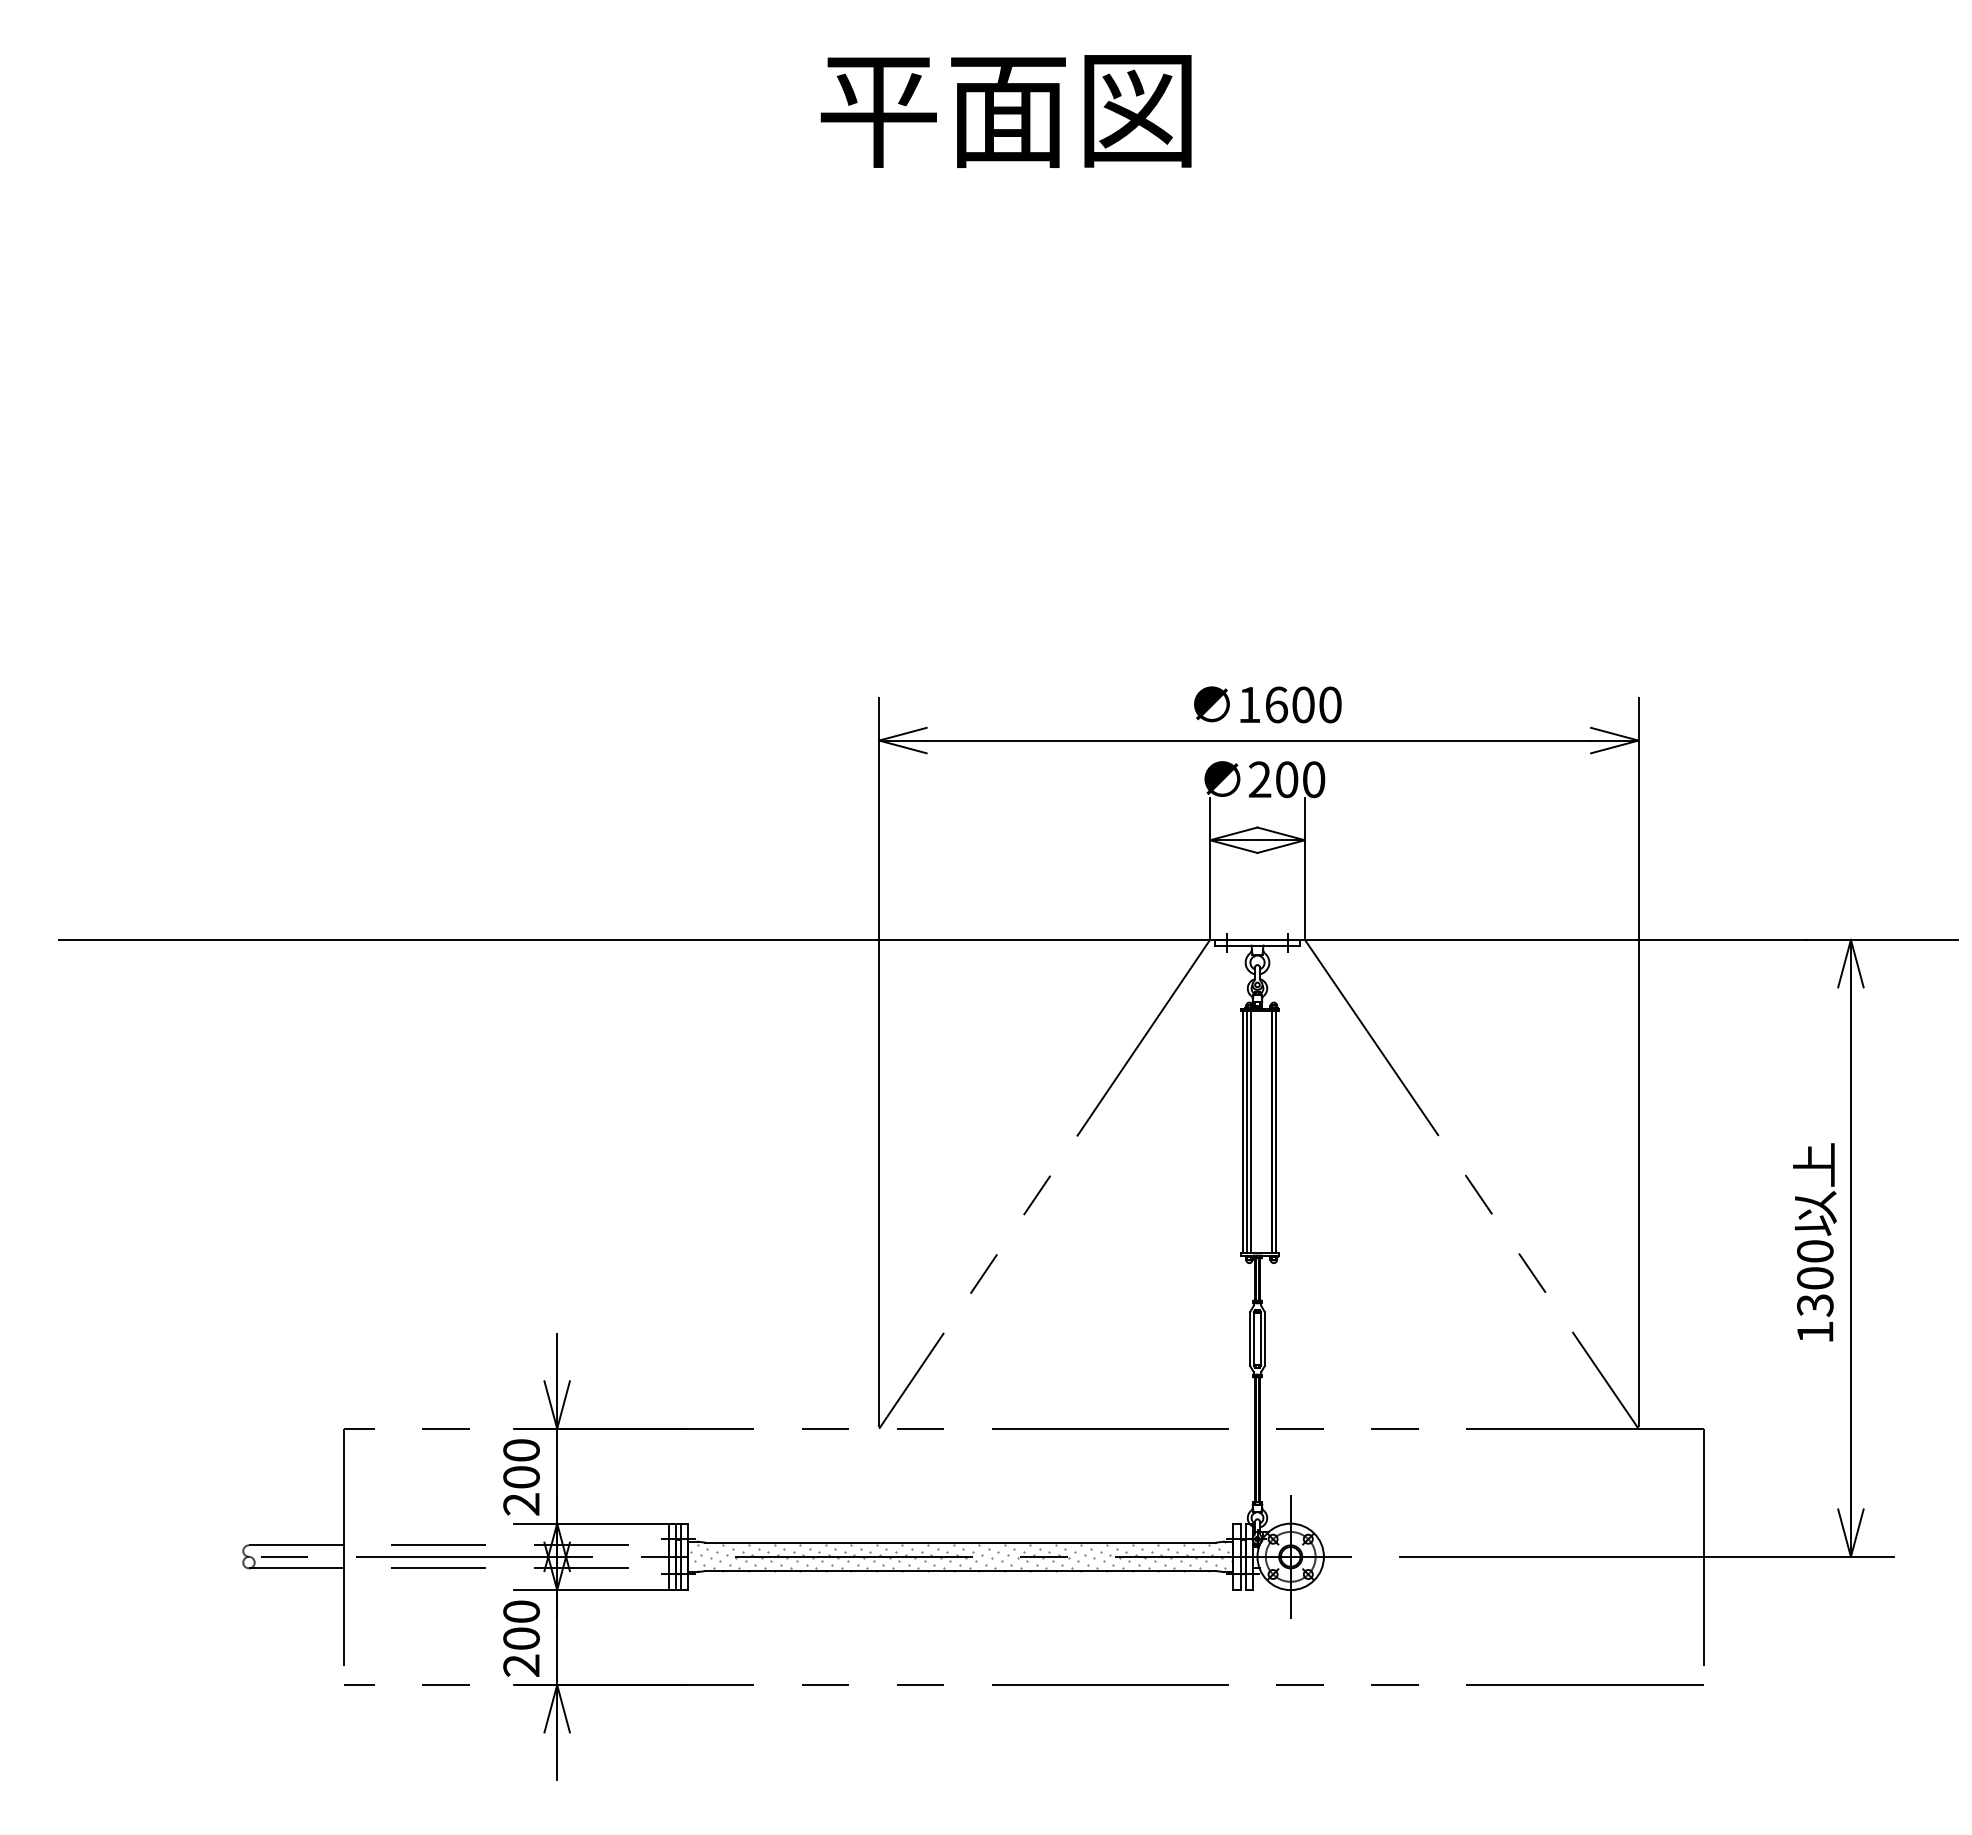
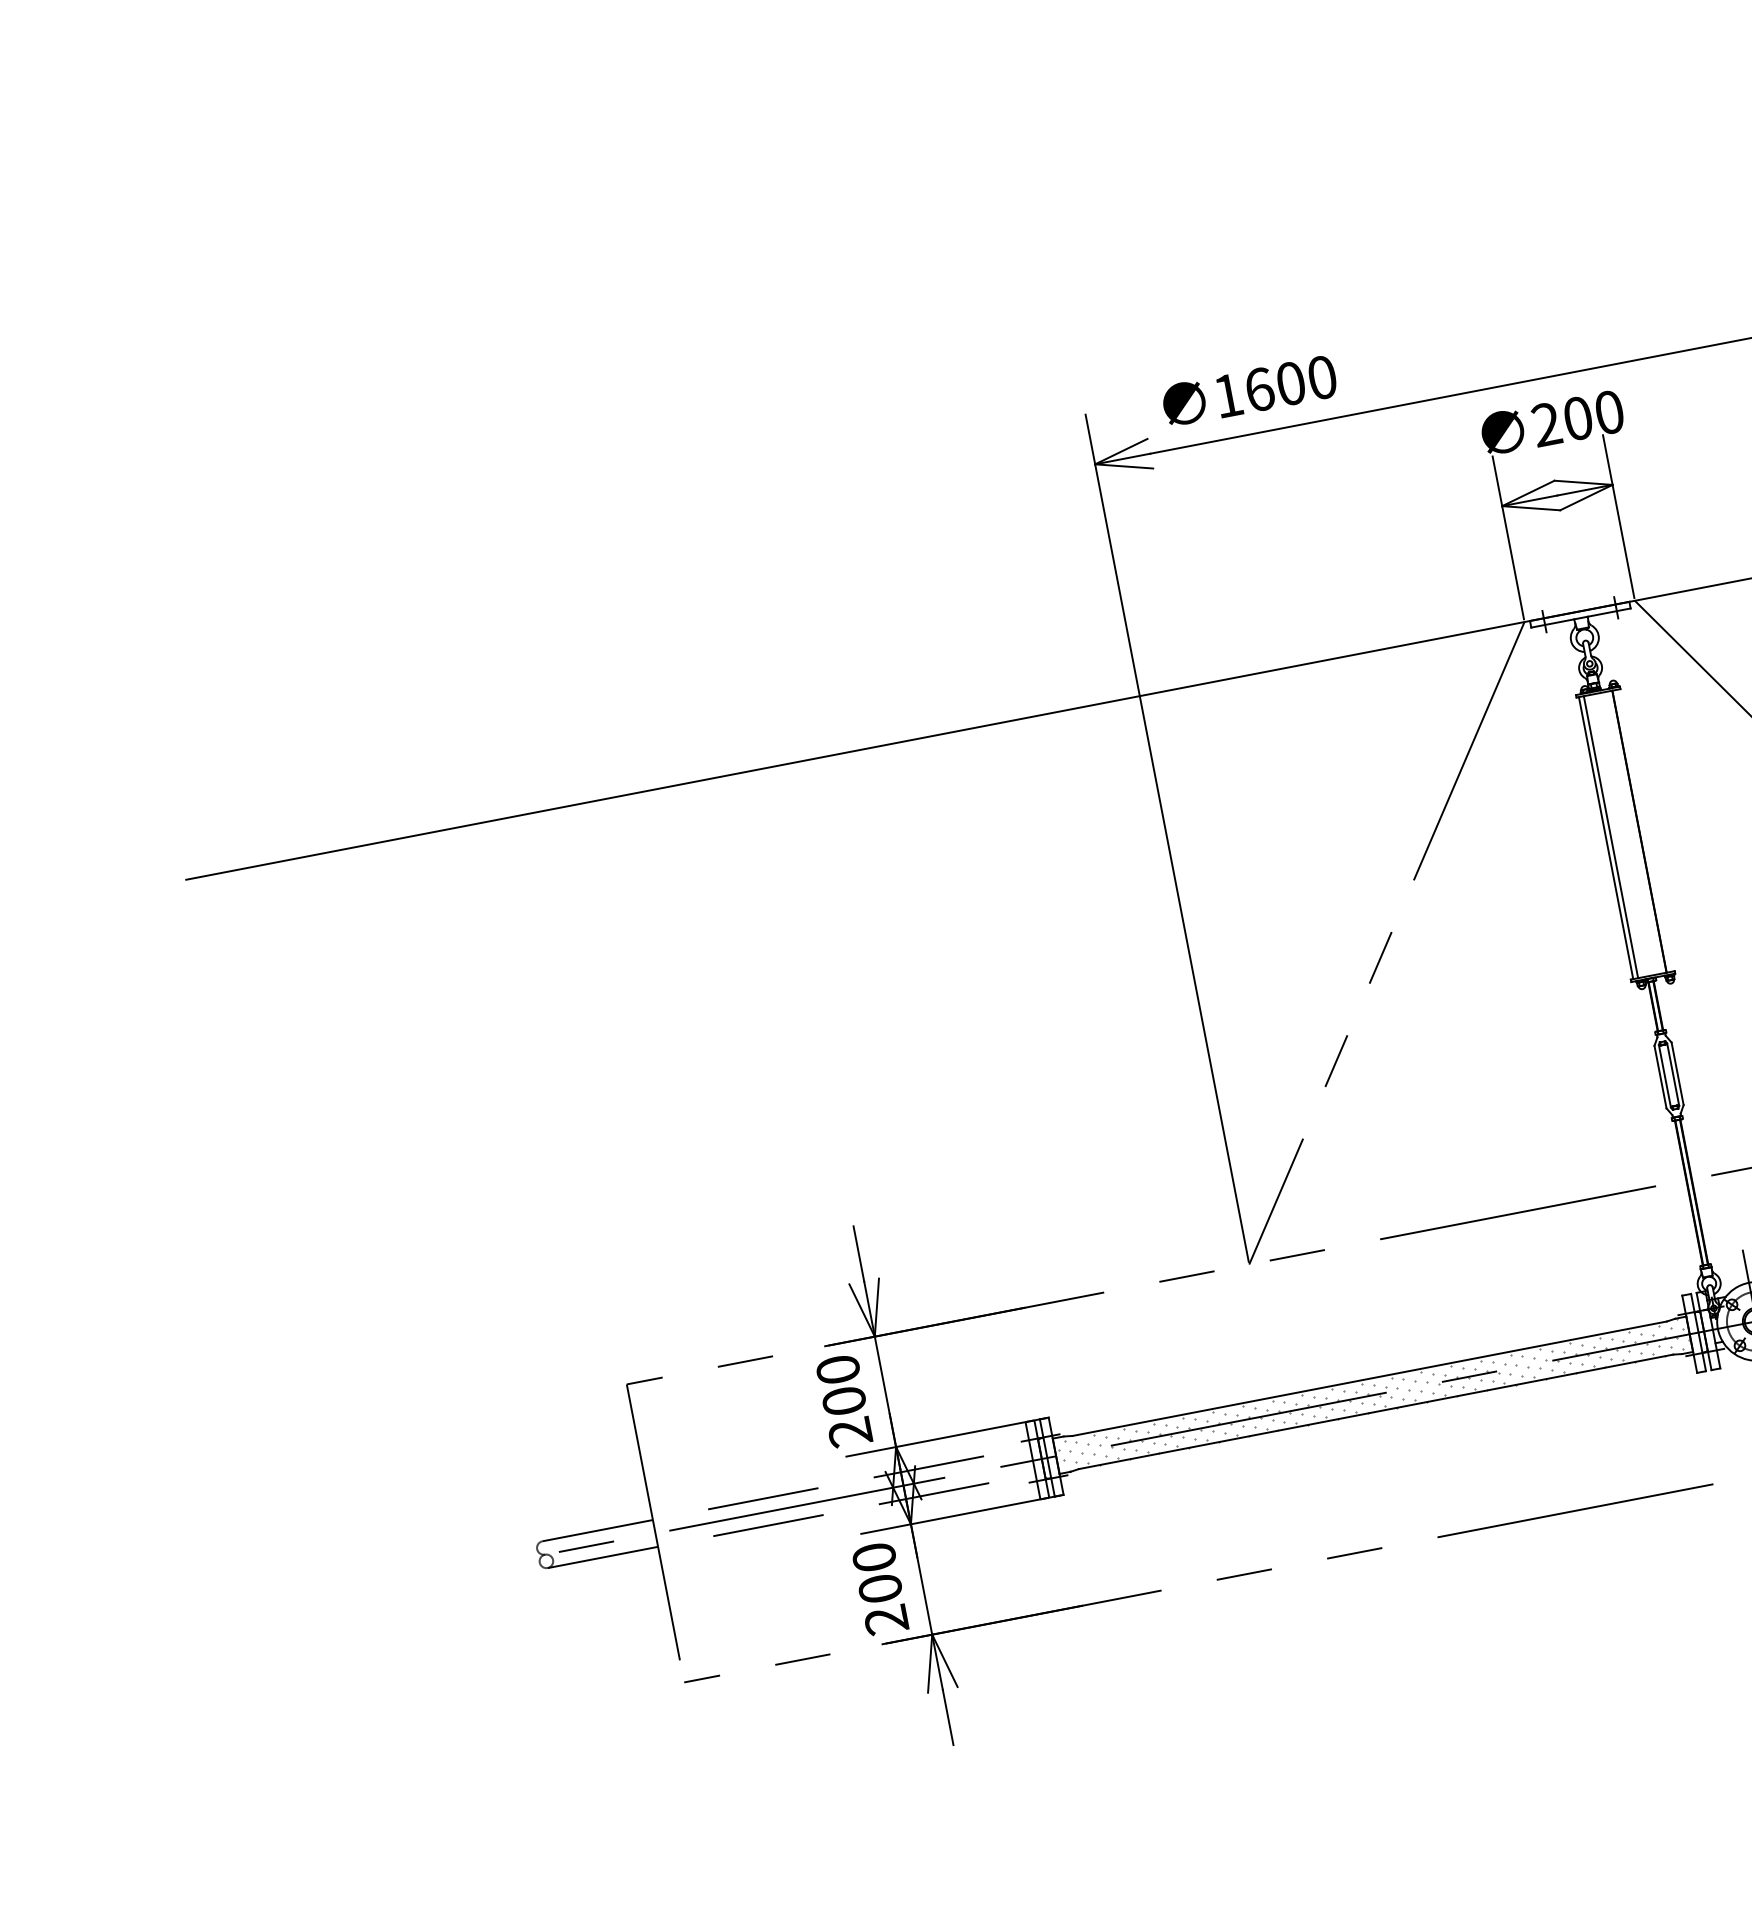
text: (1267, 704) -> (1249, 391), moved
line: (1251, 1131) -> (1615, 835), removed
line: (1275, 1131) -> (1643, 830), removed

